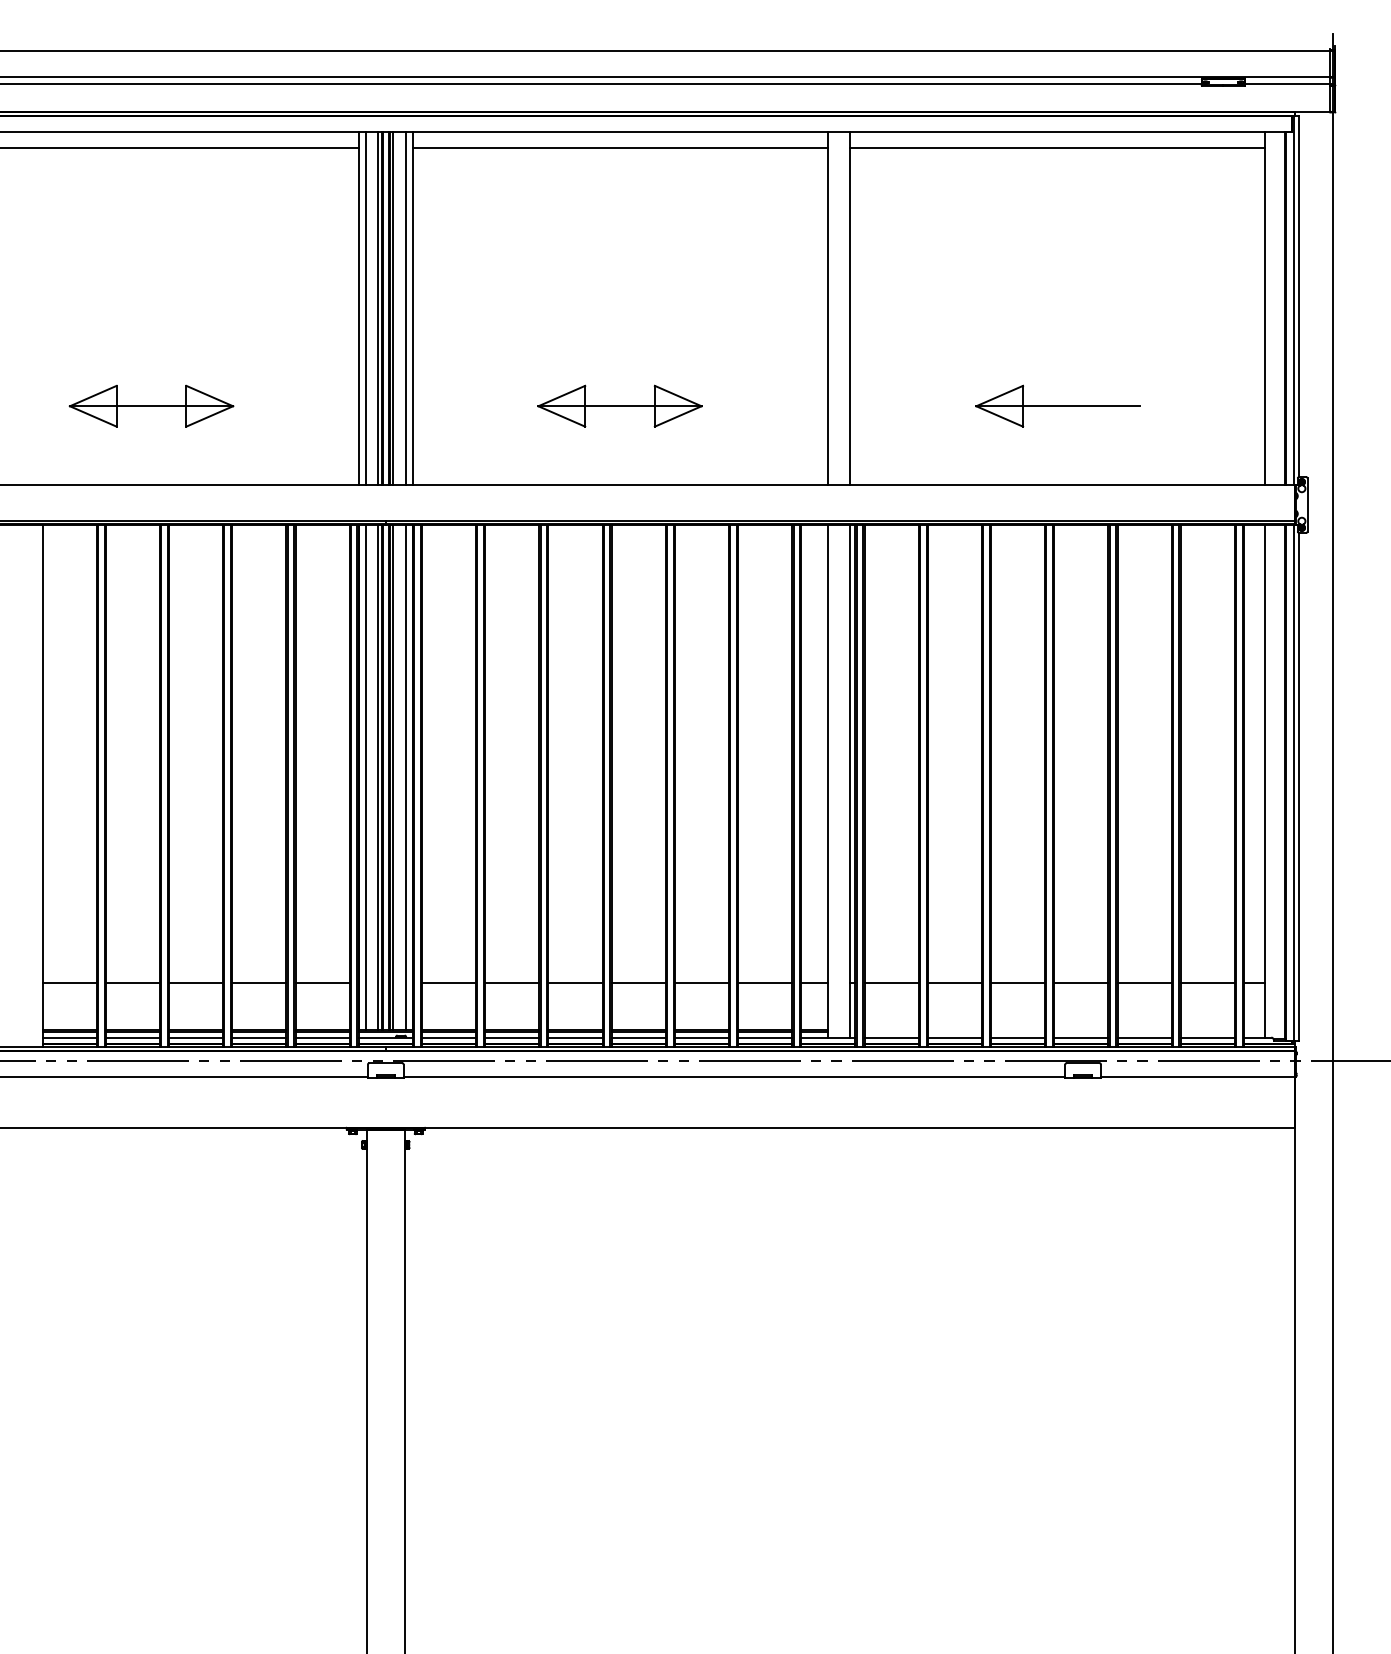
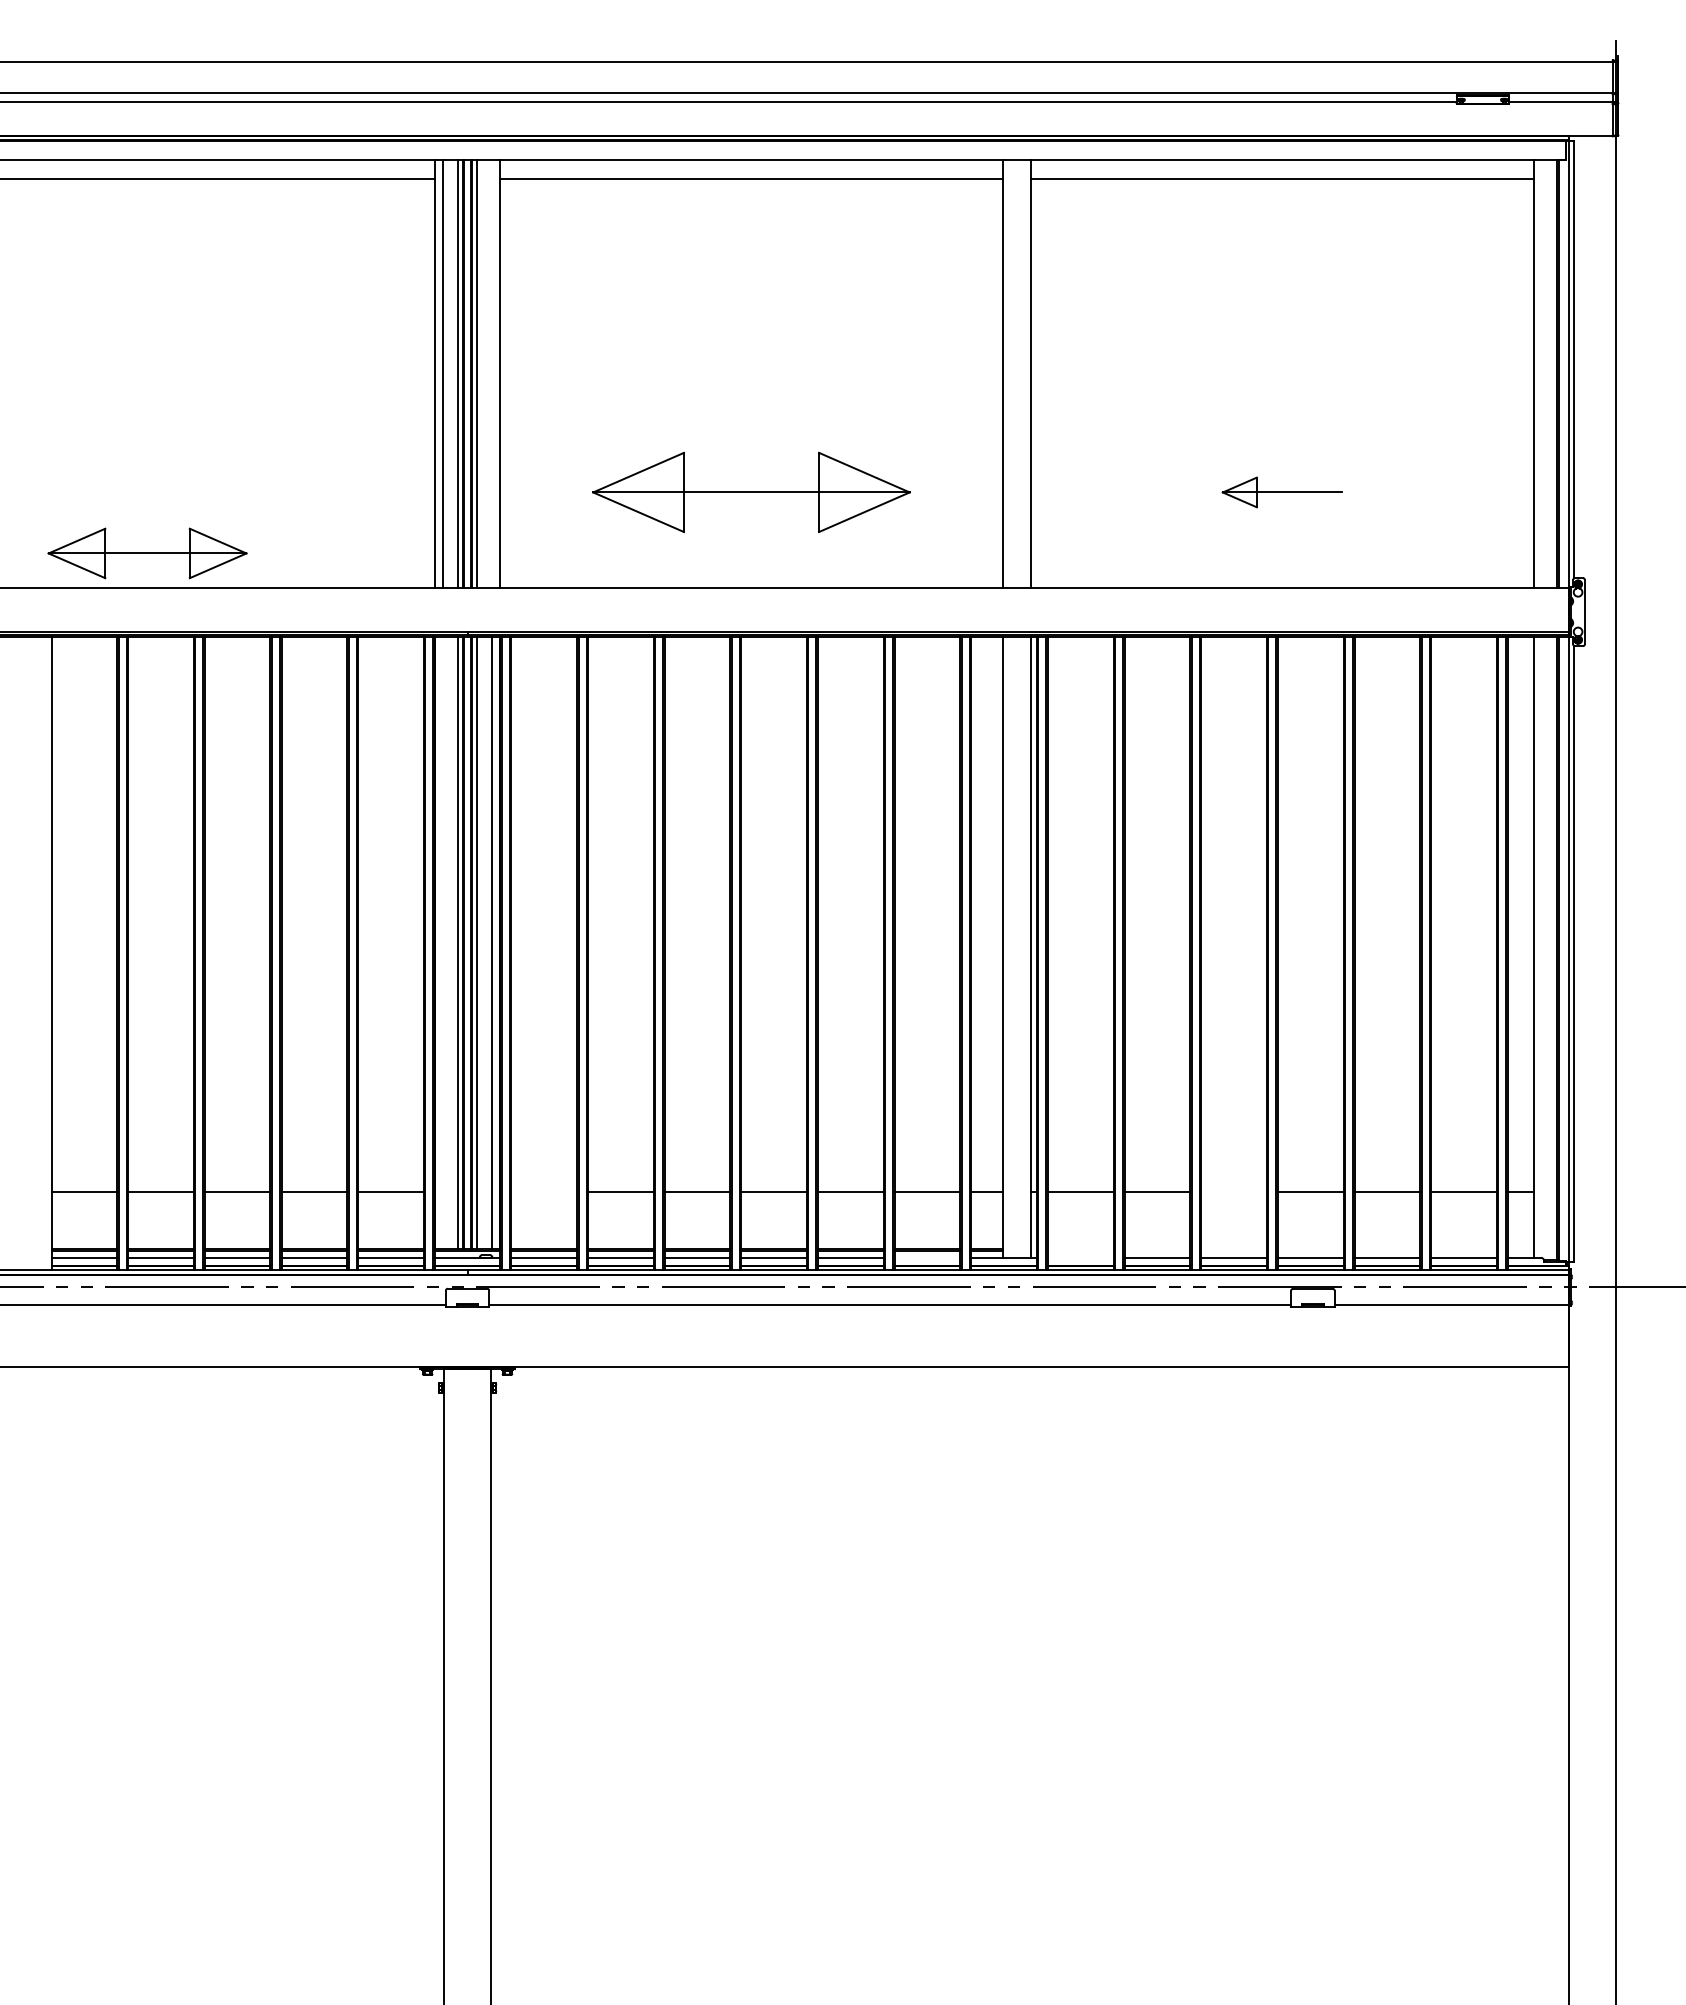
line: (405, 308) -> (491, 373), removed
part: (151, 406) -> (147, 553), moved
part: (620, 406) -> (751, 492), size x1.6
part: (1057, 406) -> (1281, 492), size x0.6
line: (365, 777) -> (443, 942), removed
line: (448, 982) -> (543, 1191), removed
line: (1017, 982) -> (1233, 1191), removed
line: (765, 1037) -> (927, 1257), removed
line: (891, 1037) -> (1080, 1257), removed

